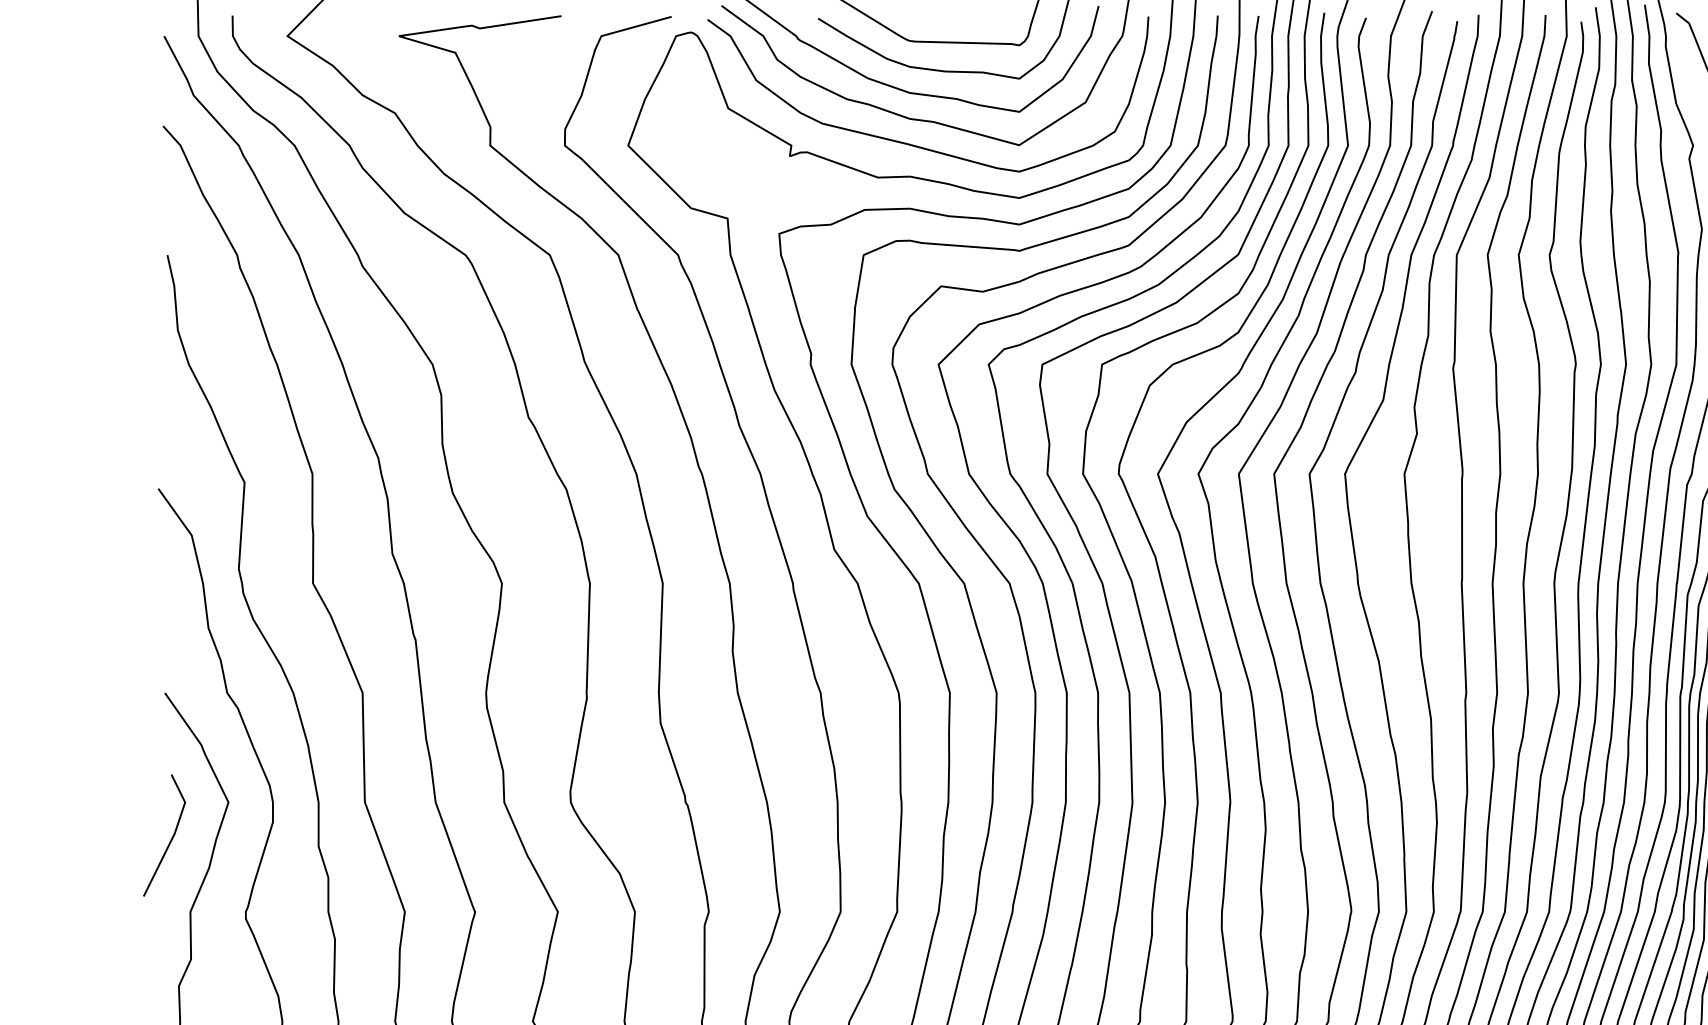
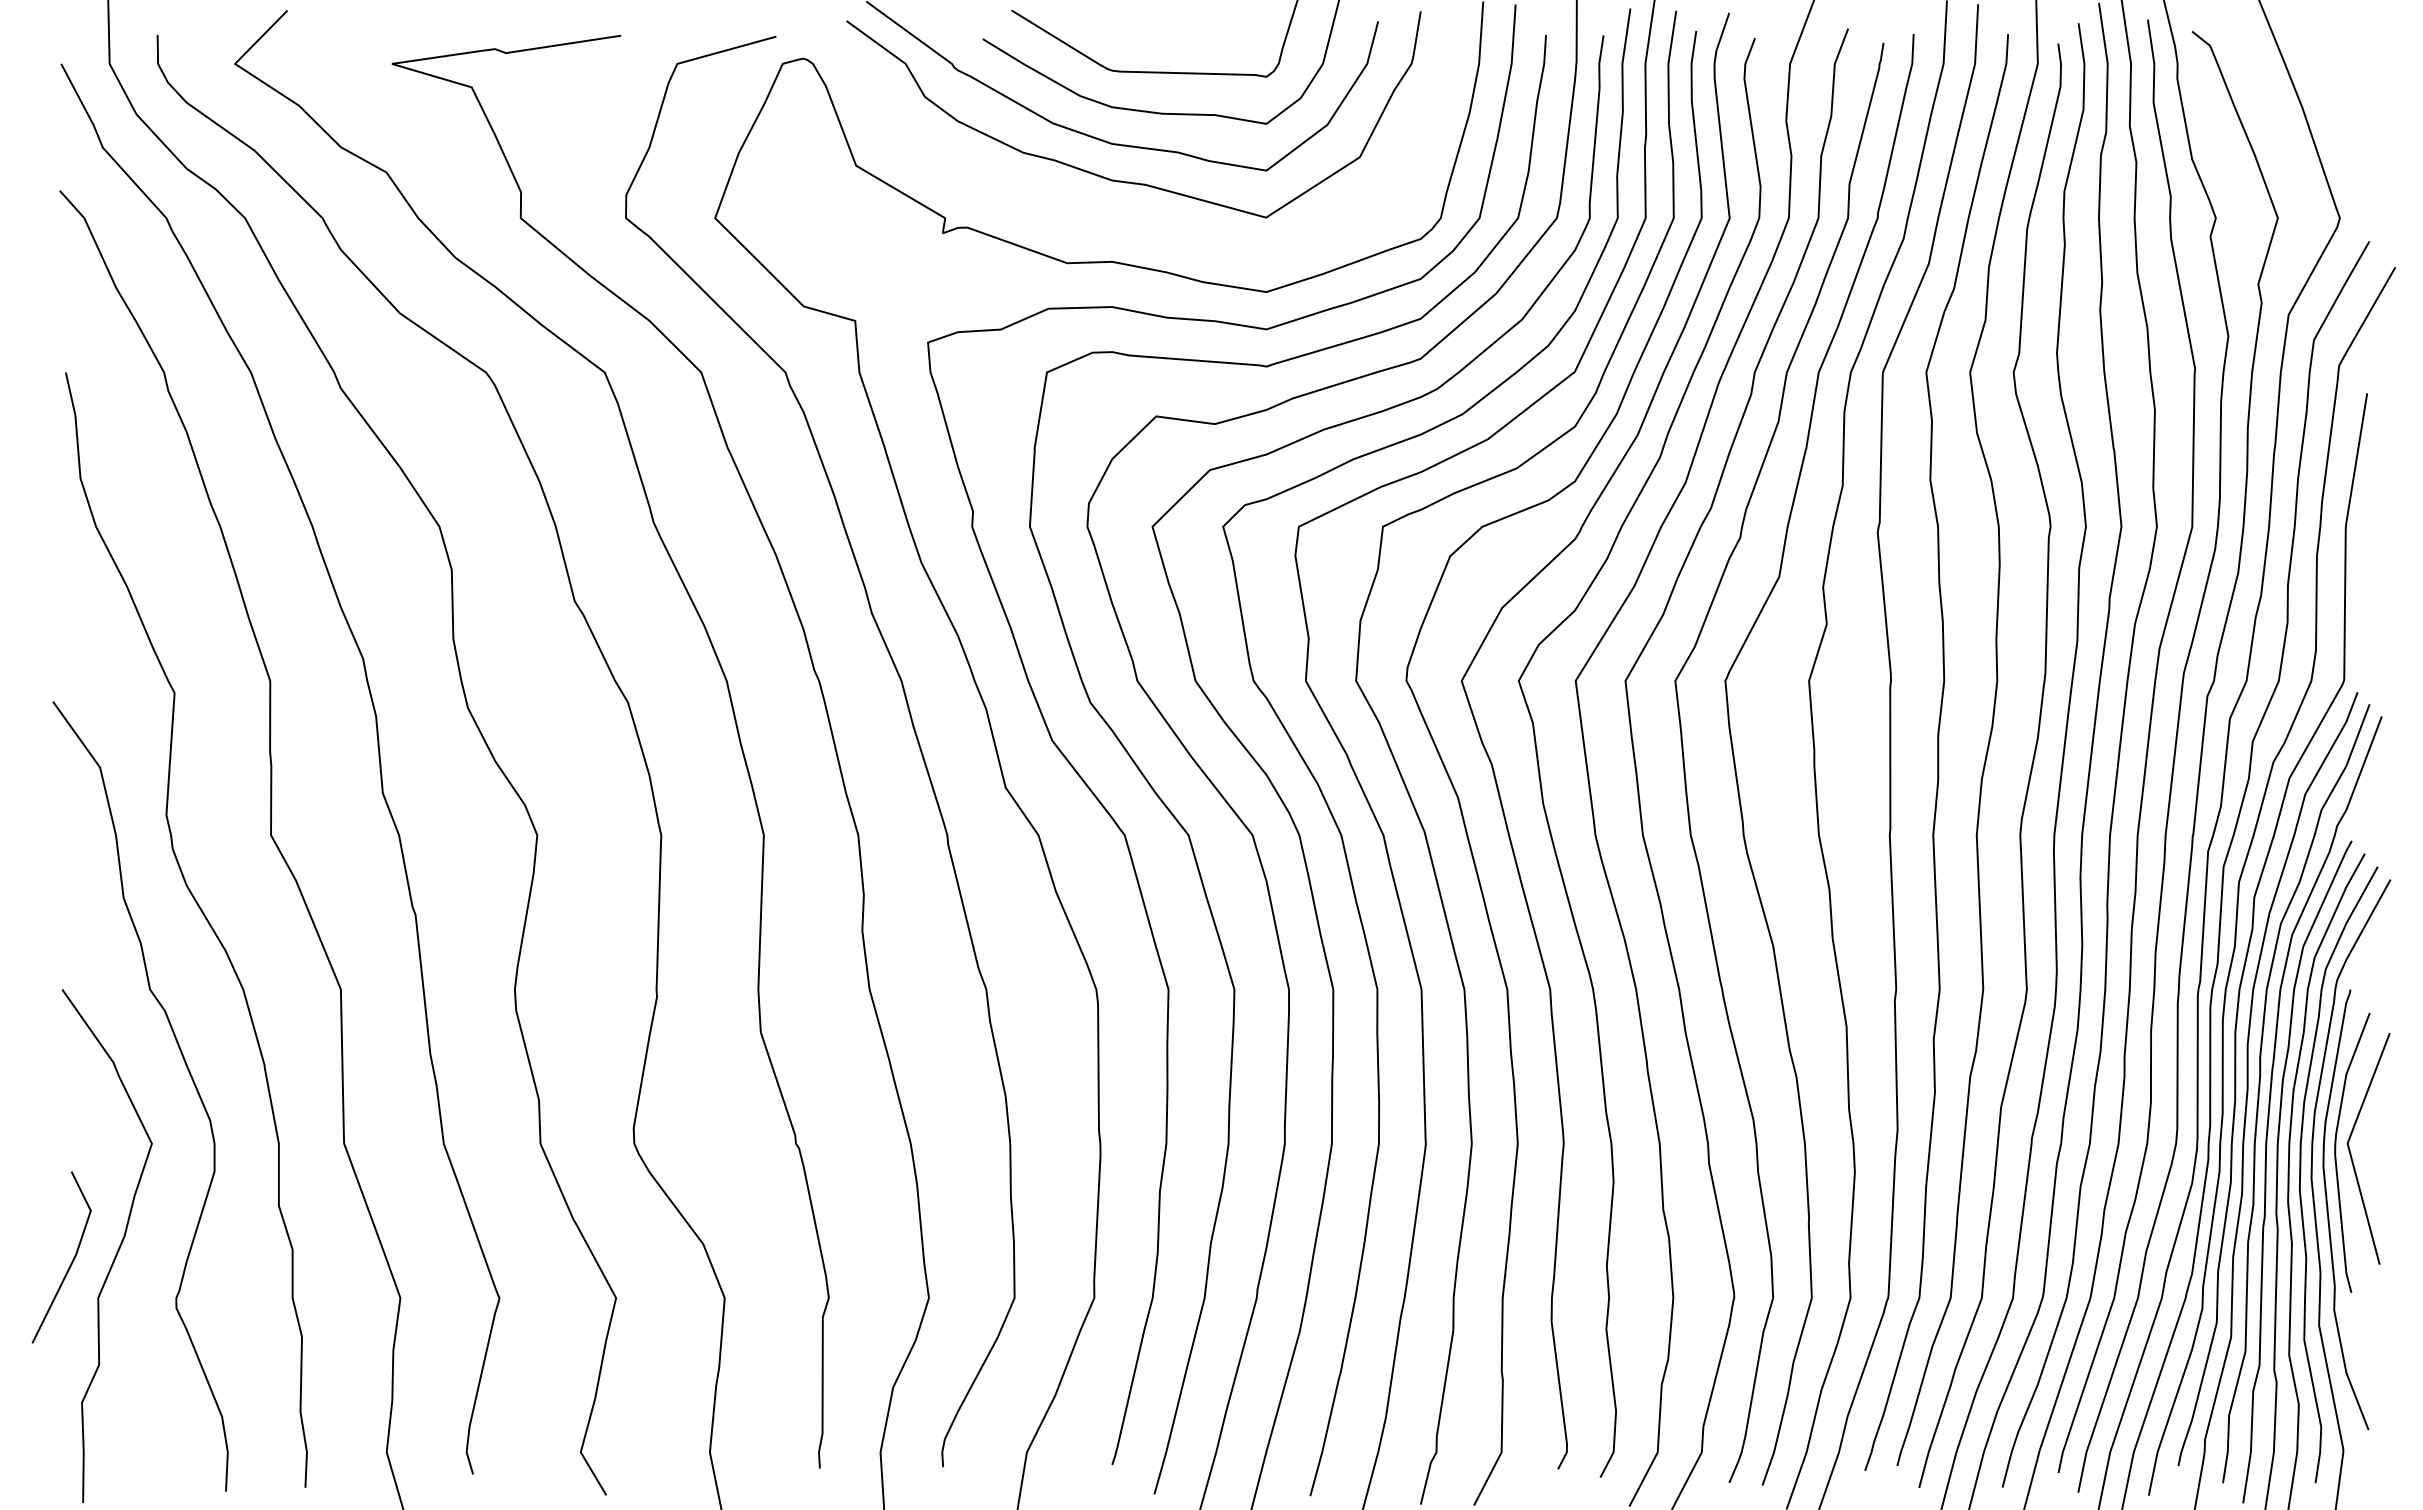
curve: (912, 144) -> (1115, 216), removed
line: (171, 838) -> (71, 1261), moved

